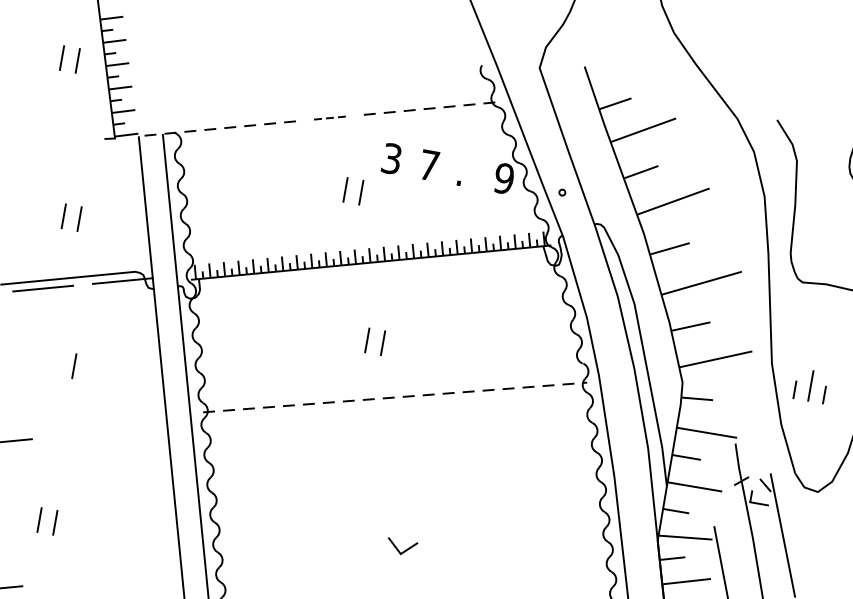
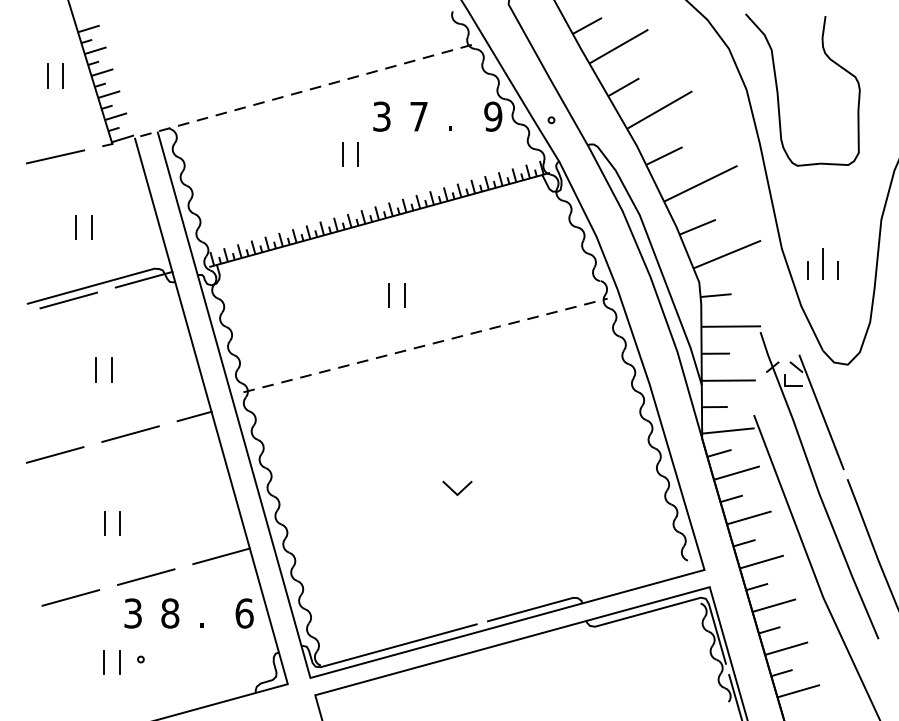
part: (330, 117) -> (315, 87), size x1.67
line: (55, 140) -> (55, 156), added
line: (57, 362) -> (95, 369), added
line: (149, 428) -> (194, 416), added
line: (81, 433) -> (130, 433), added
line: (151, 574) -> (221, 556), added
line: (71, 580) -> (145, 576), added

